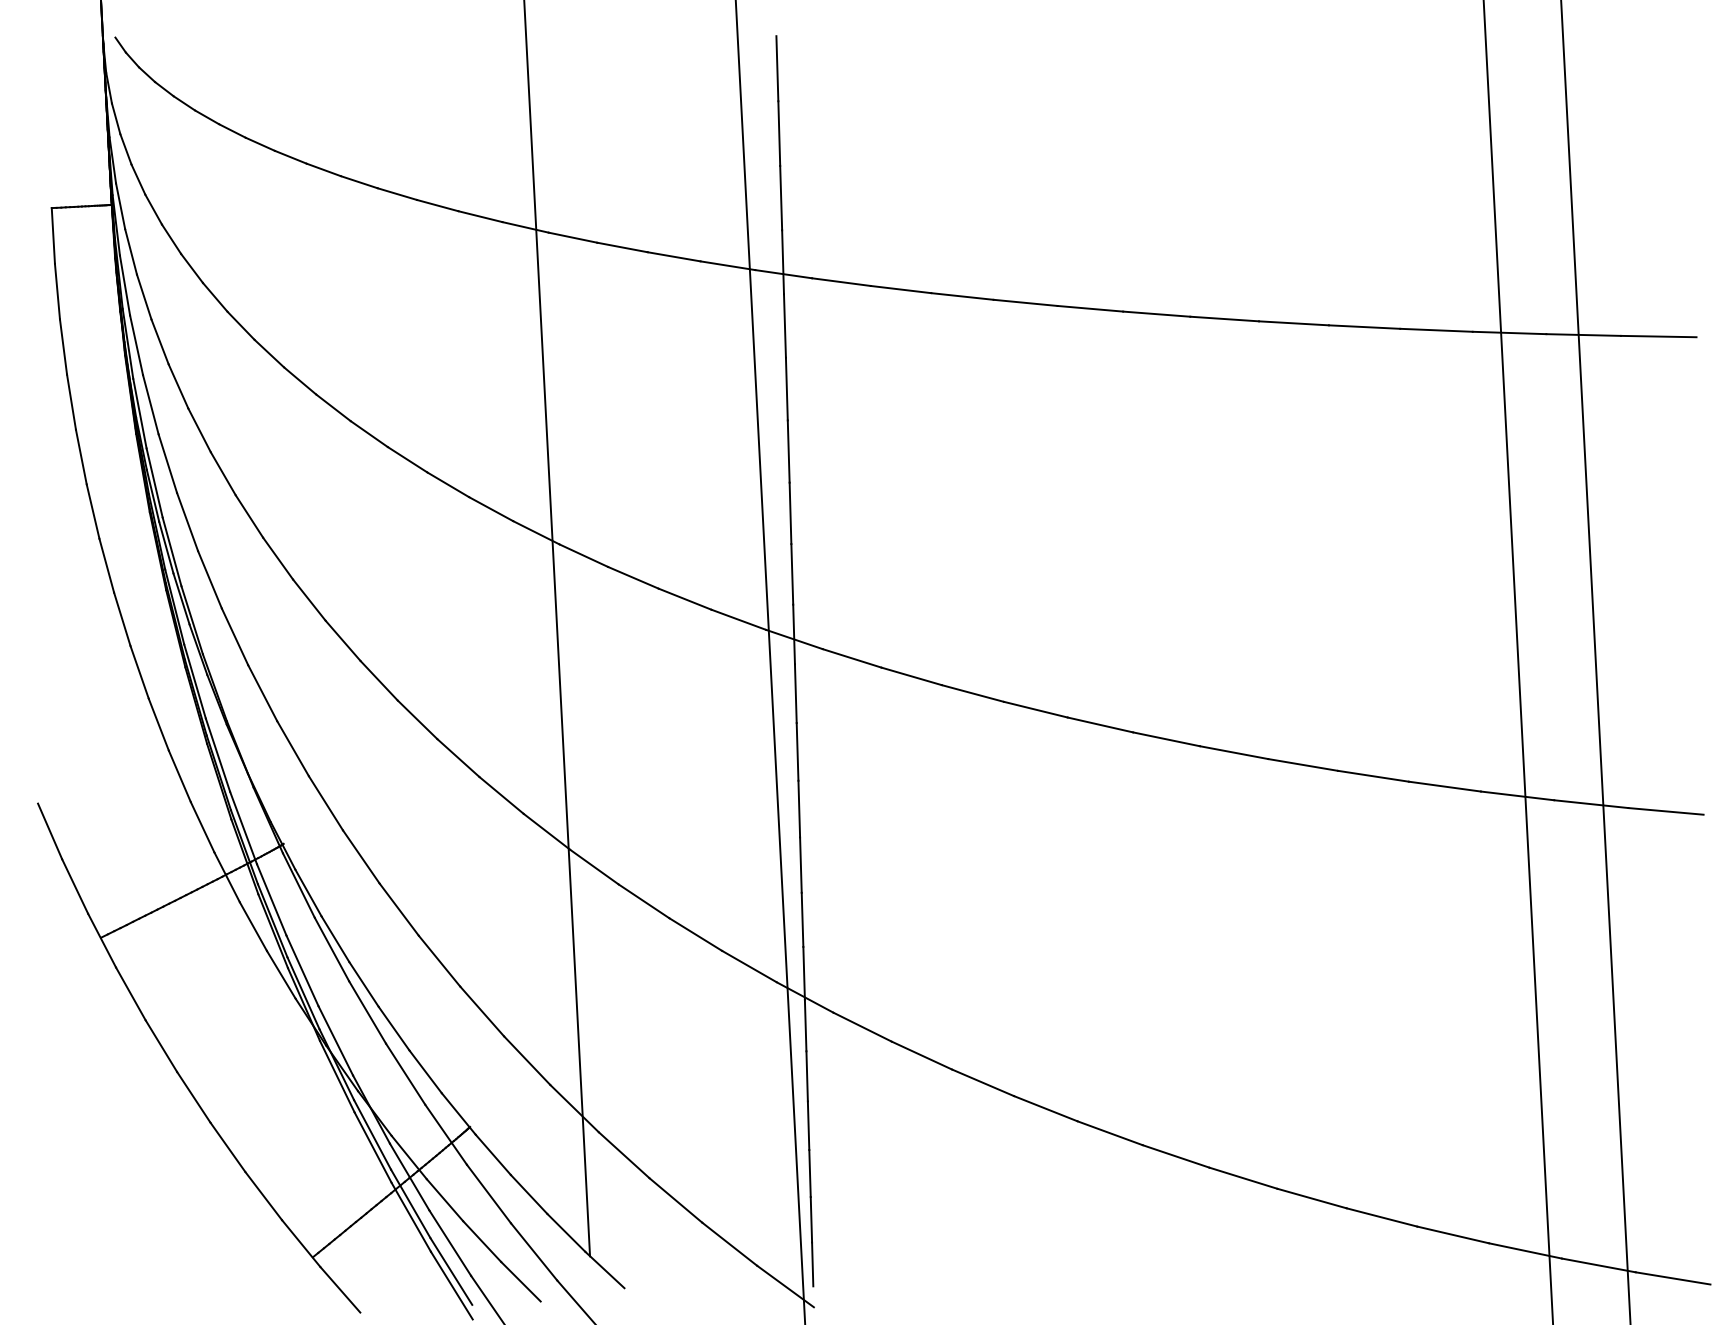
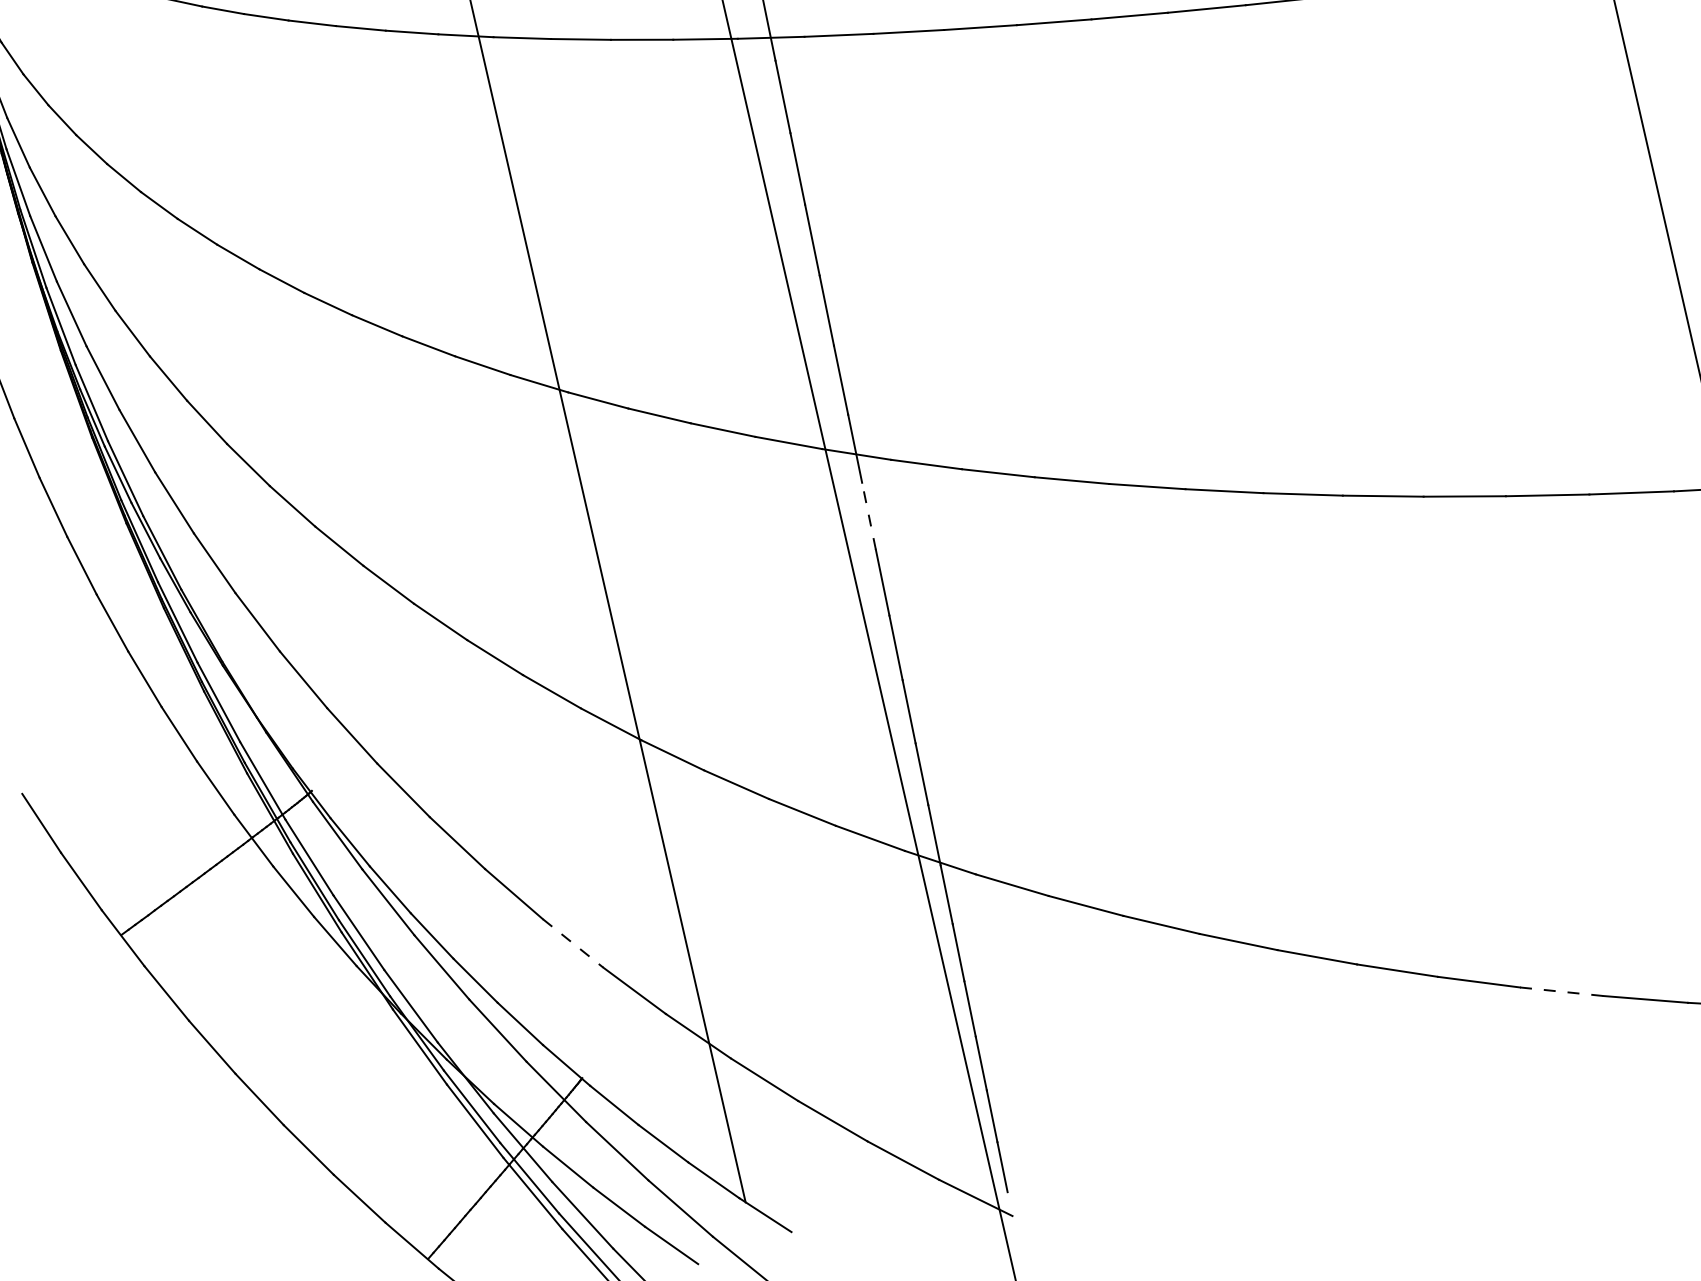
line: (795, 693) -> (868, 516), solid -> dashed
line: (482, 1011) -> (573, 943), solid -> dashed
line: (1312, 1198) -> (1562, 991), solid -> dashed

